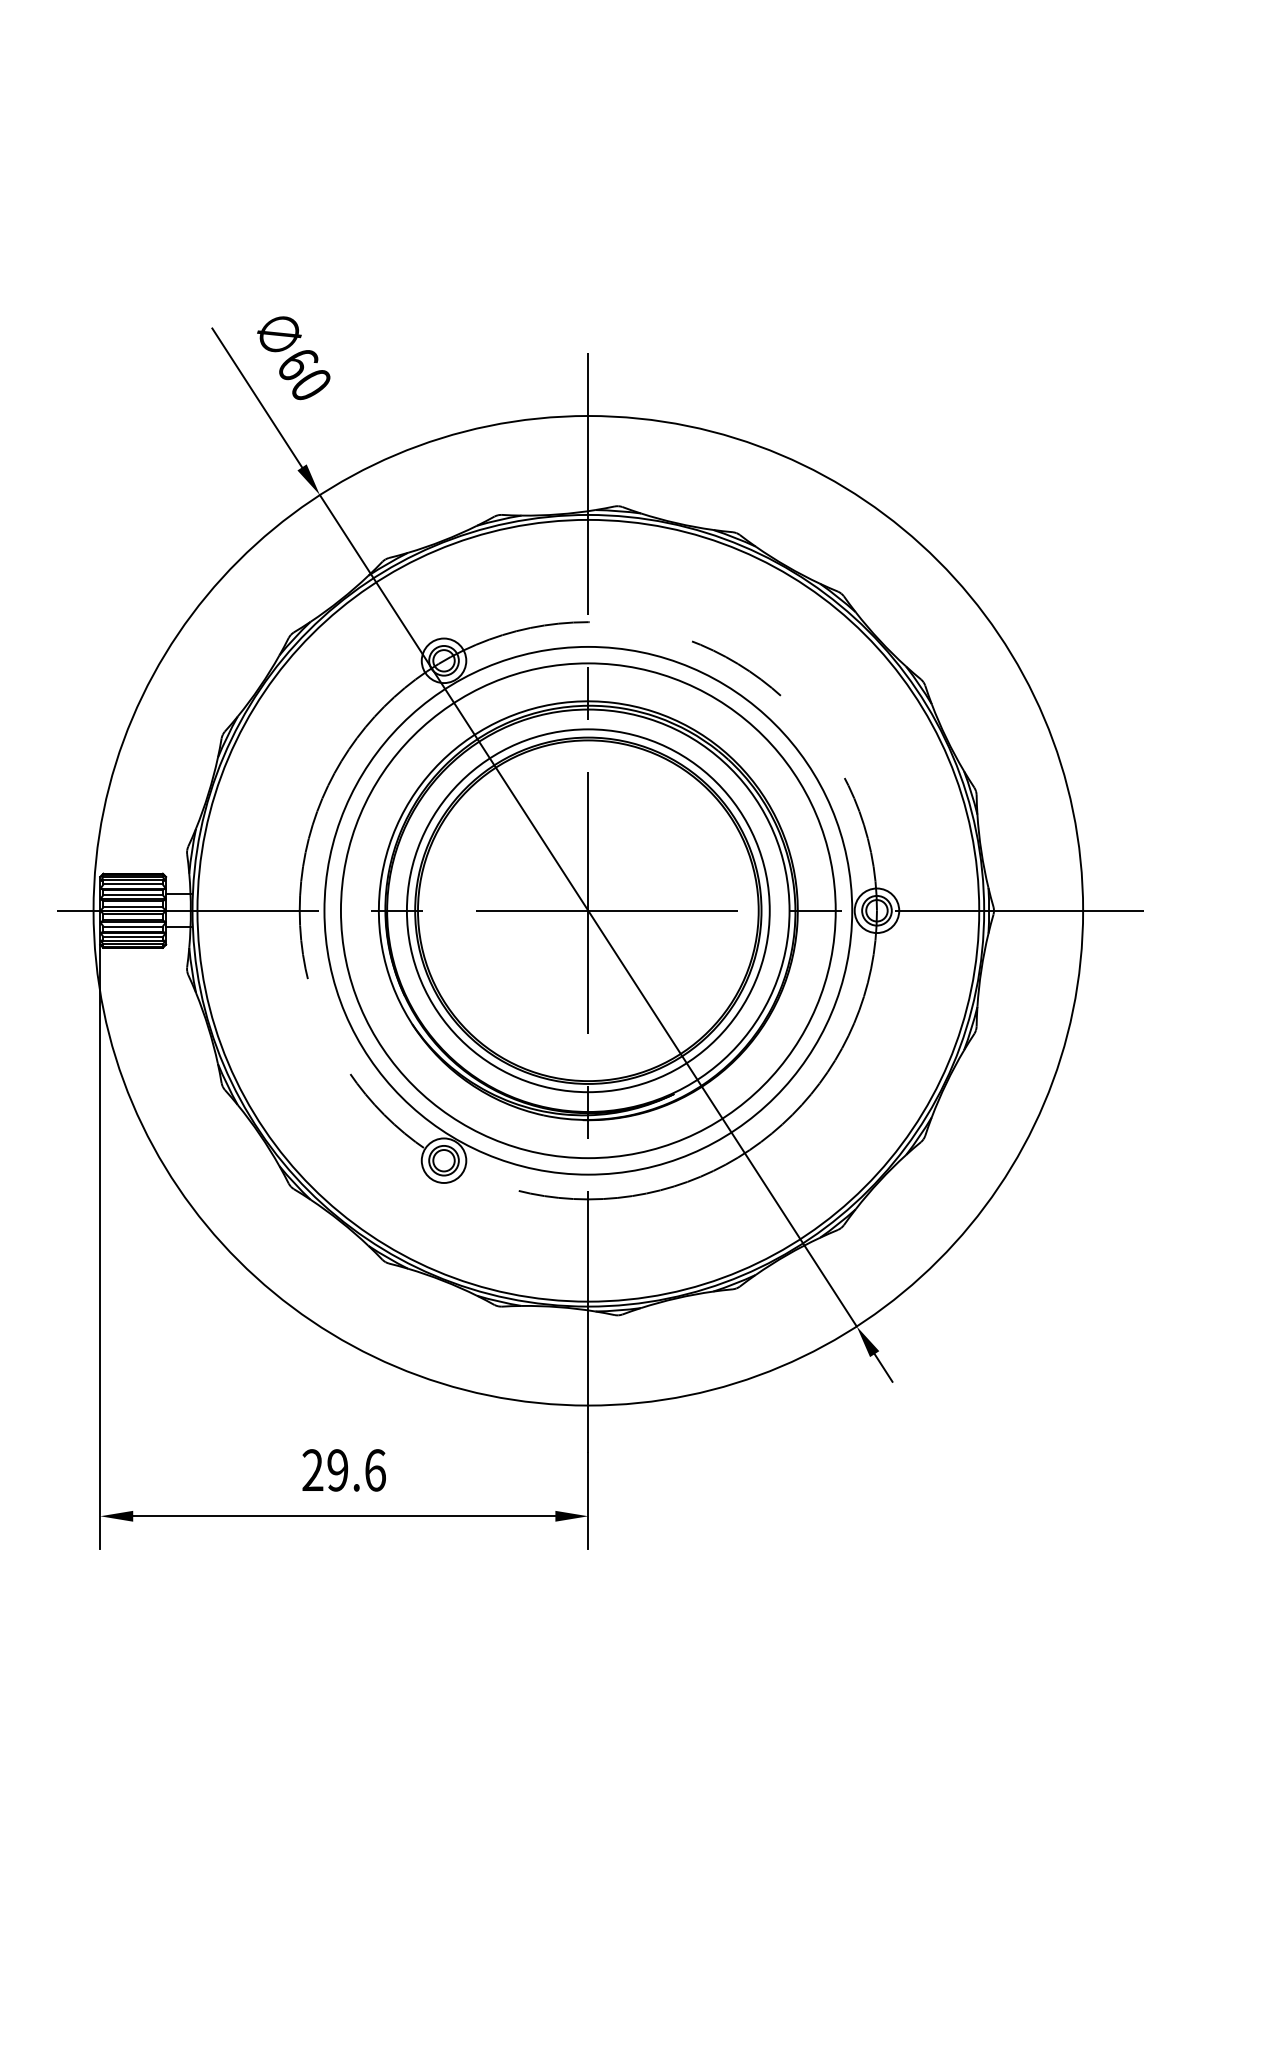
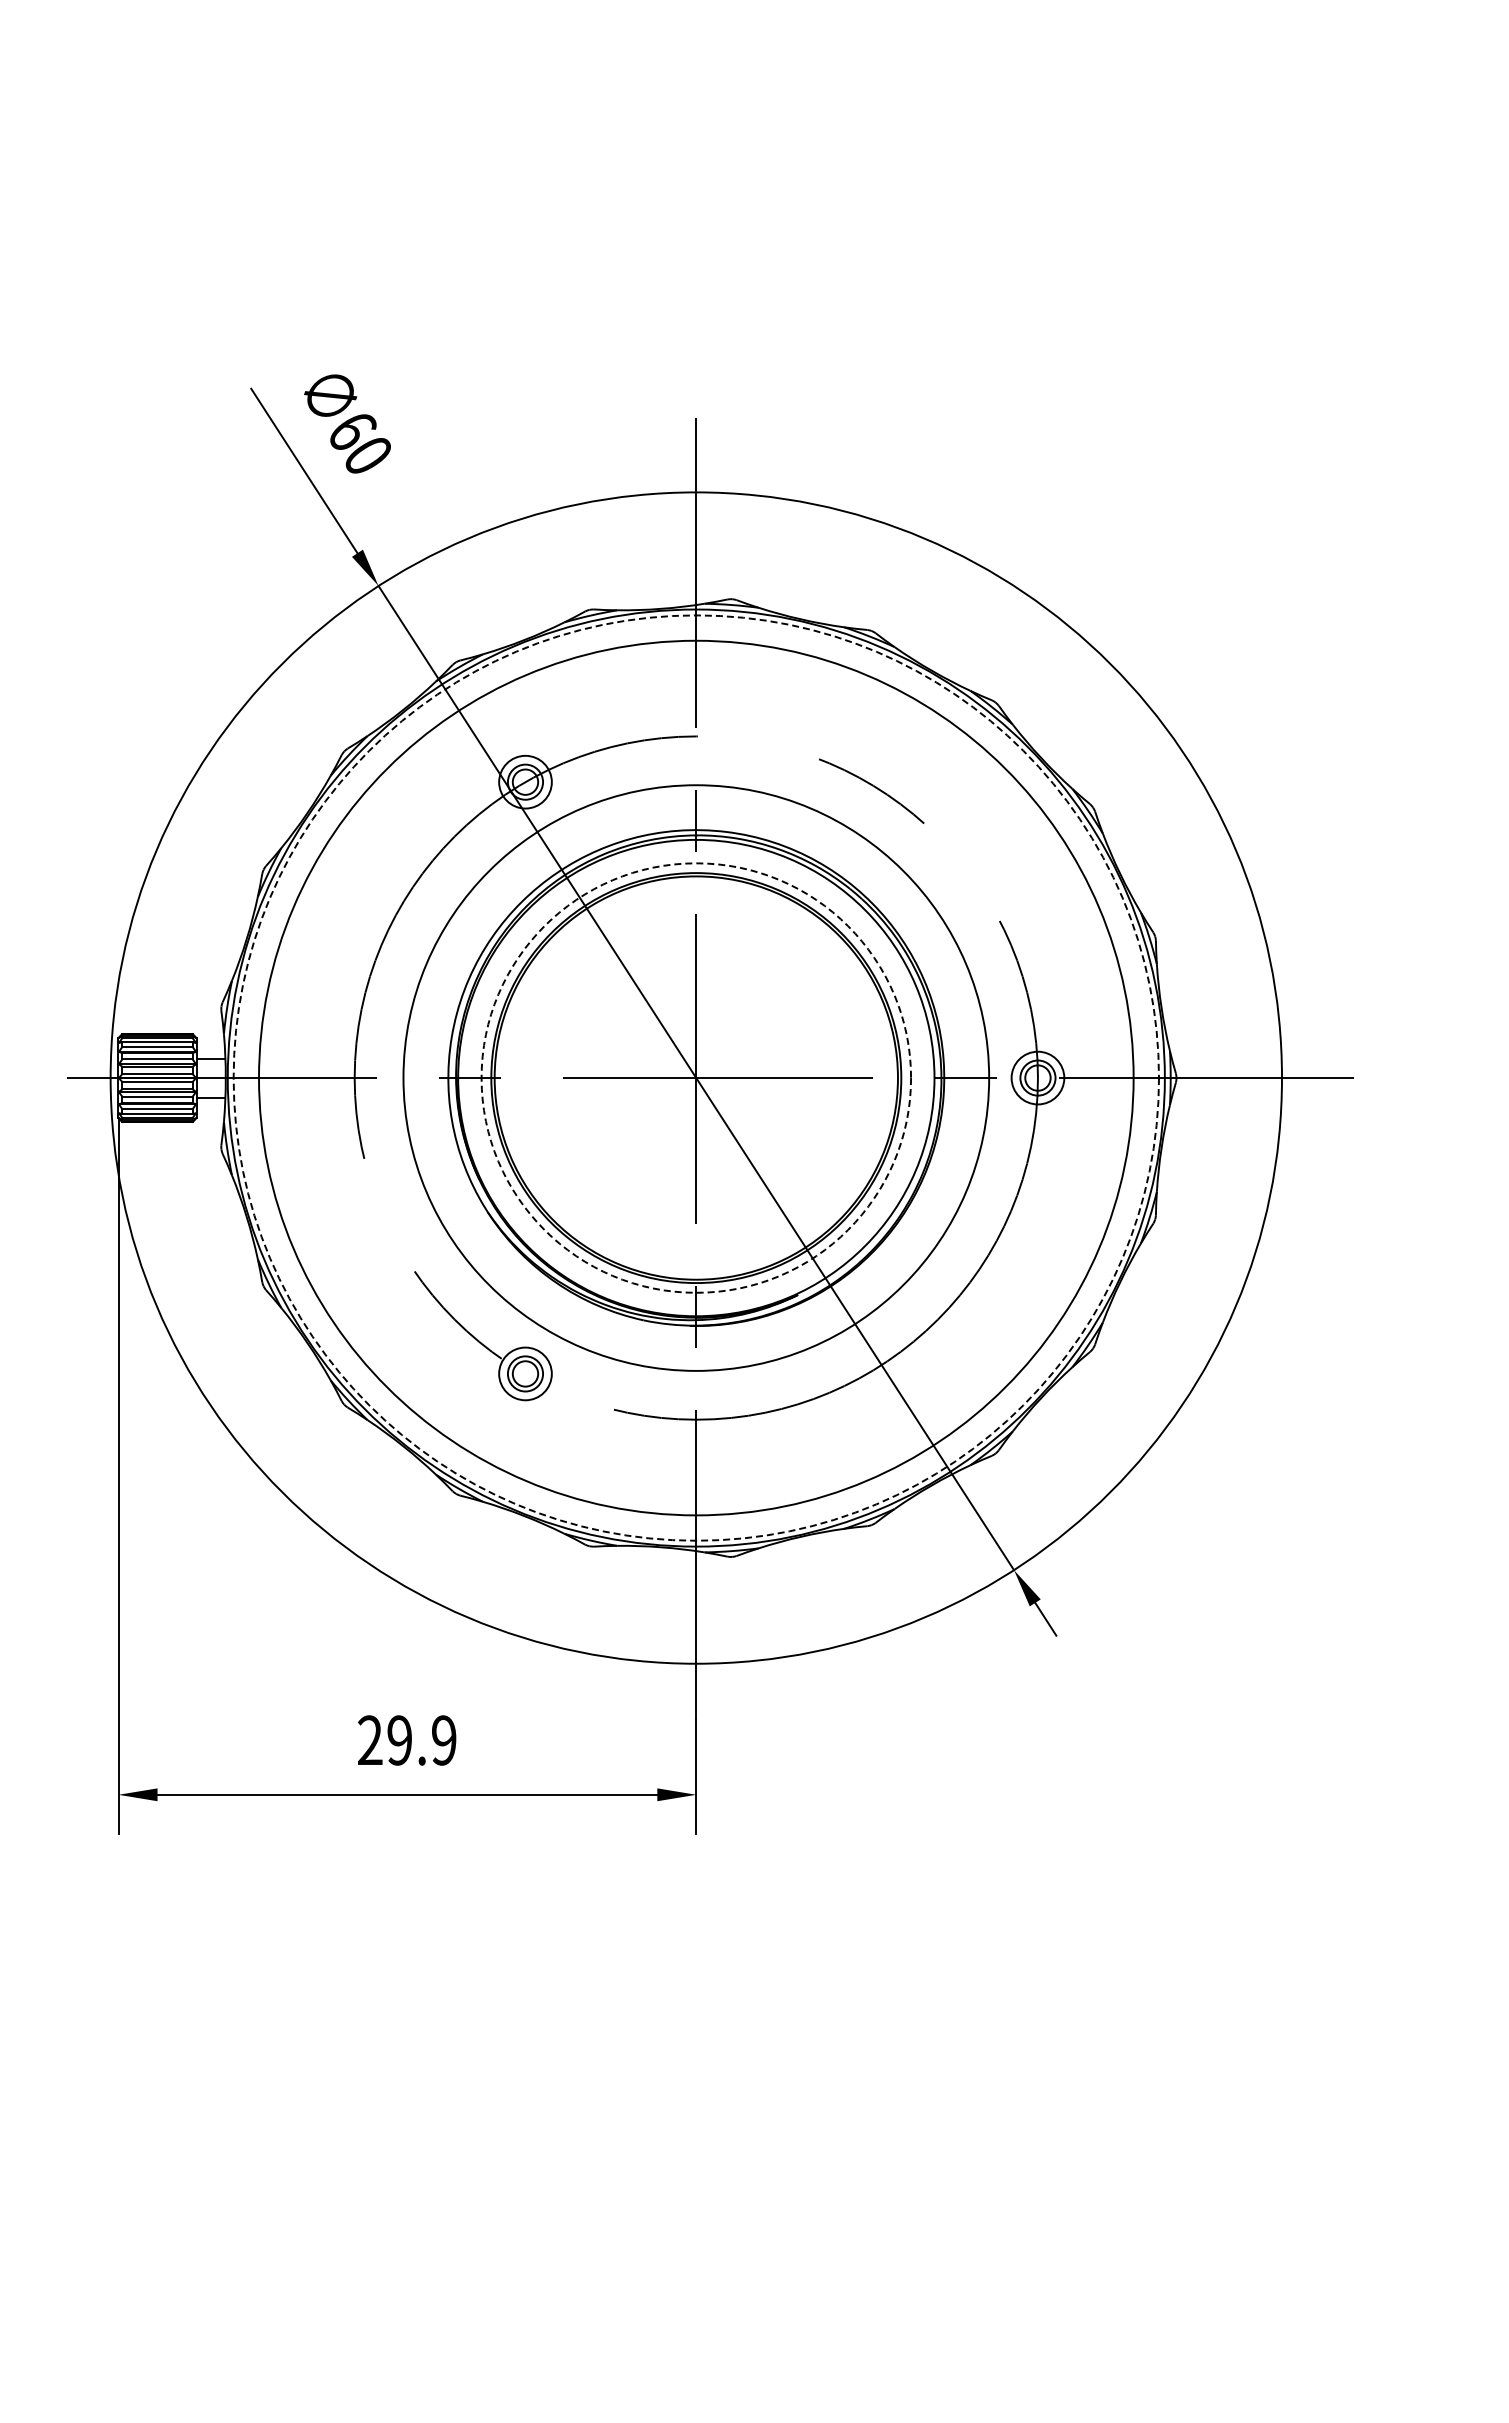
circle: (587, 910) -> (695, 1077), size x1.4
circle: (588, 910) -> (696, 1077), solid -> dashed
circle: (588, 910) -> (696, 1077), solid -> dashed
text: (375, 1470) -> (444, 1740), 29.6 -> 29.9

